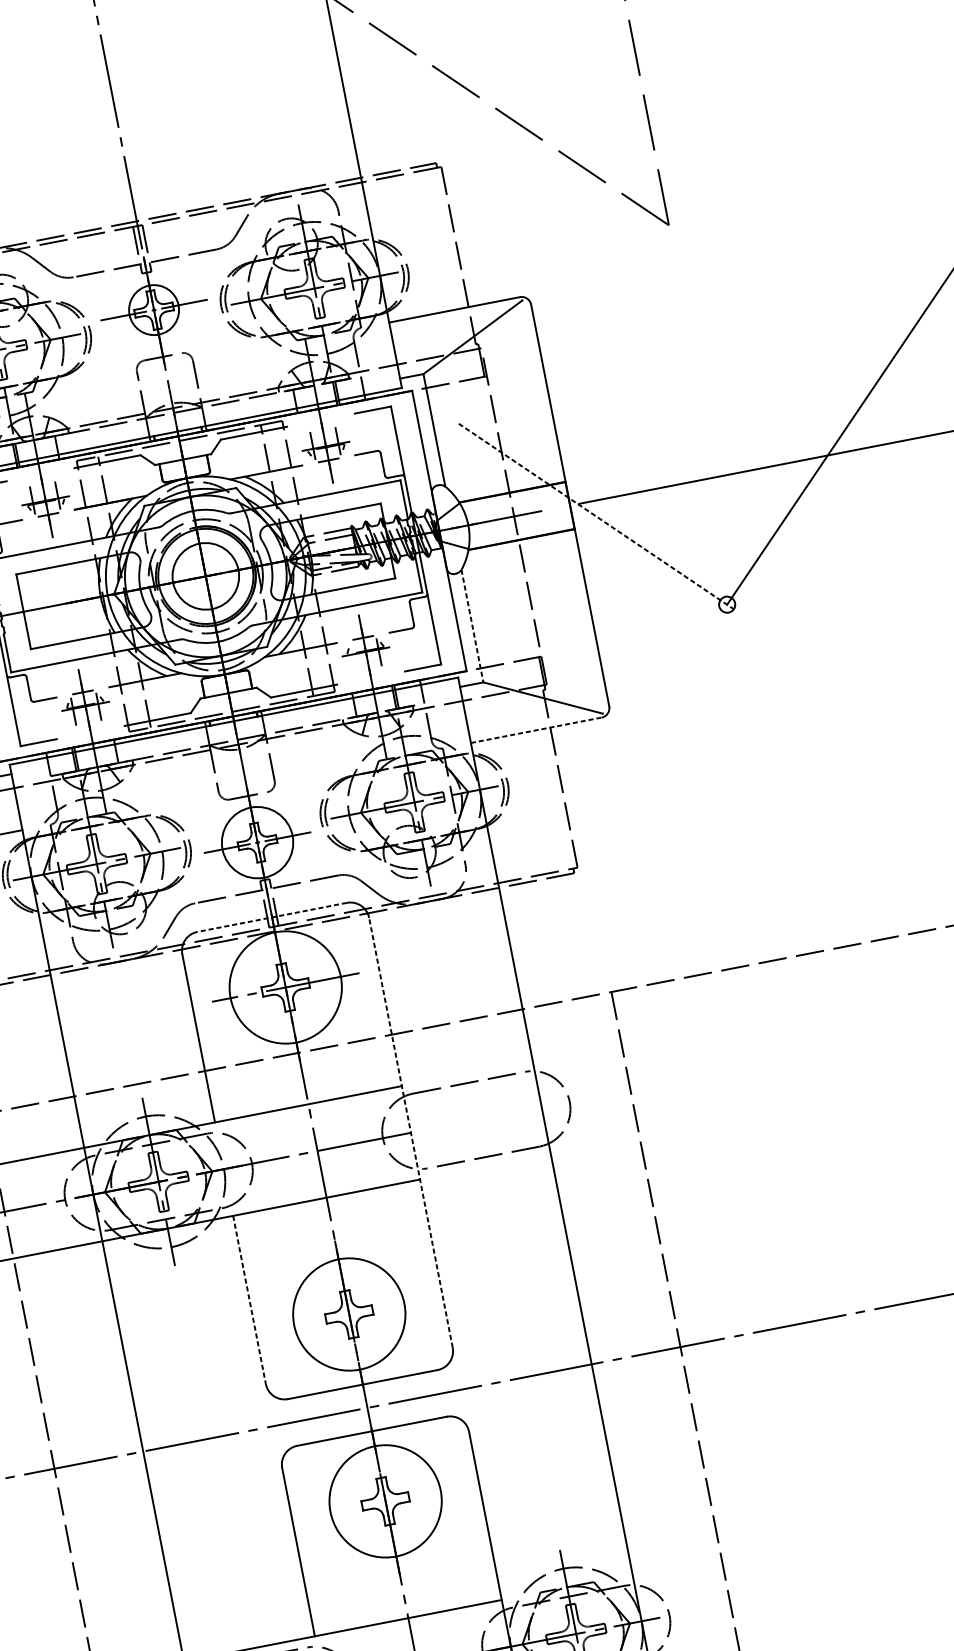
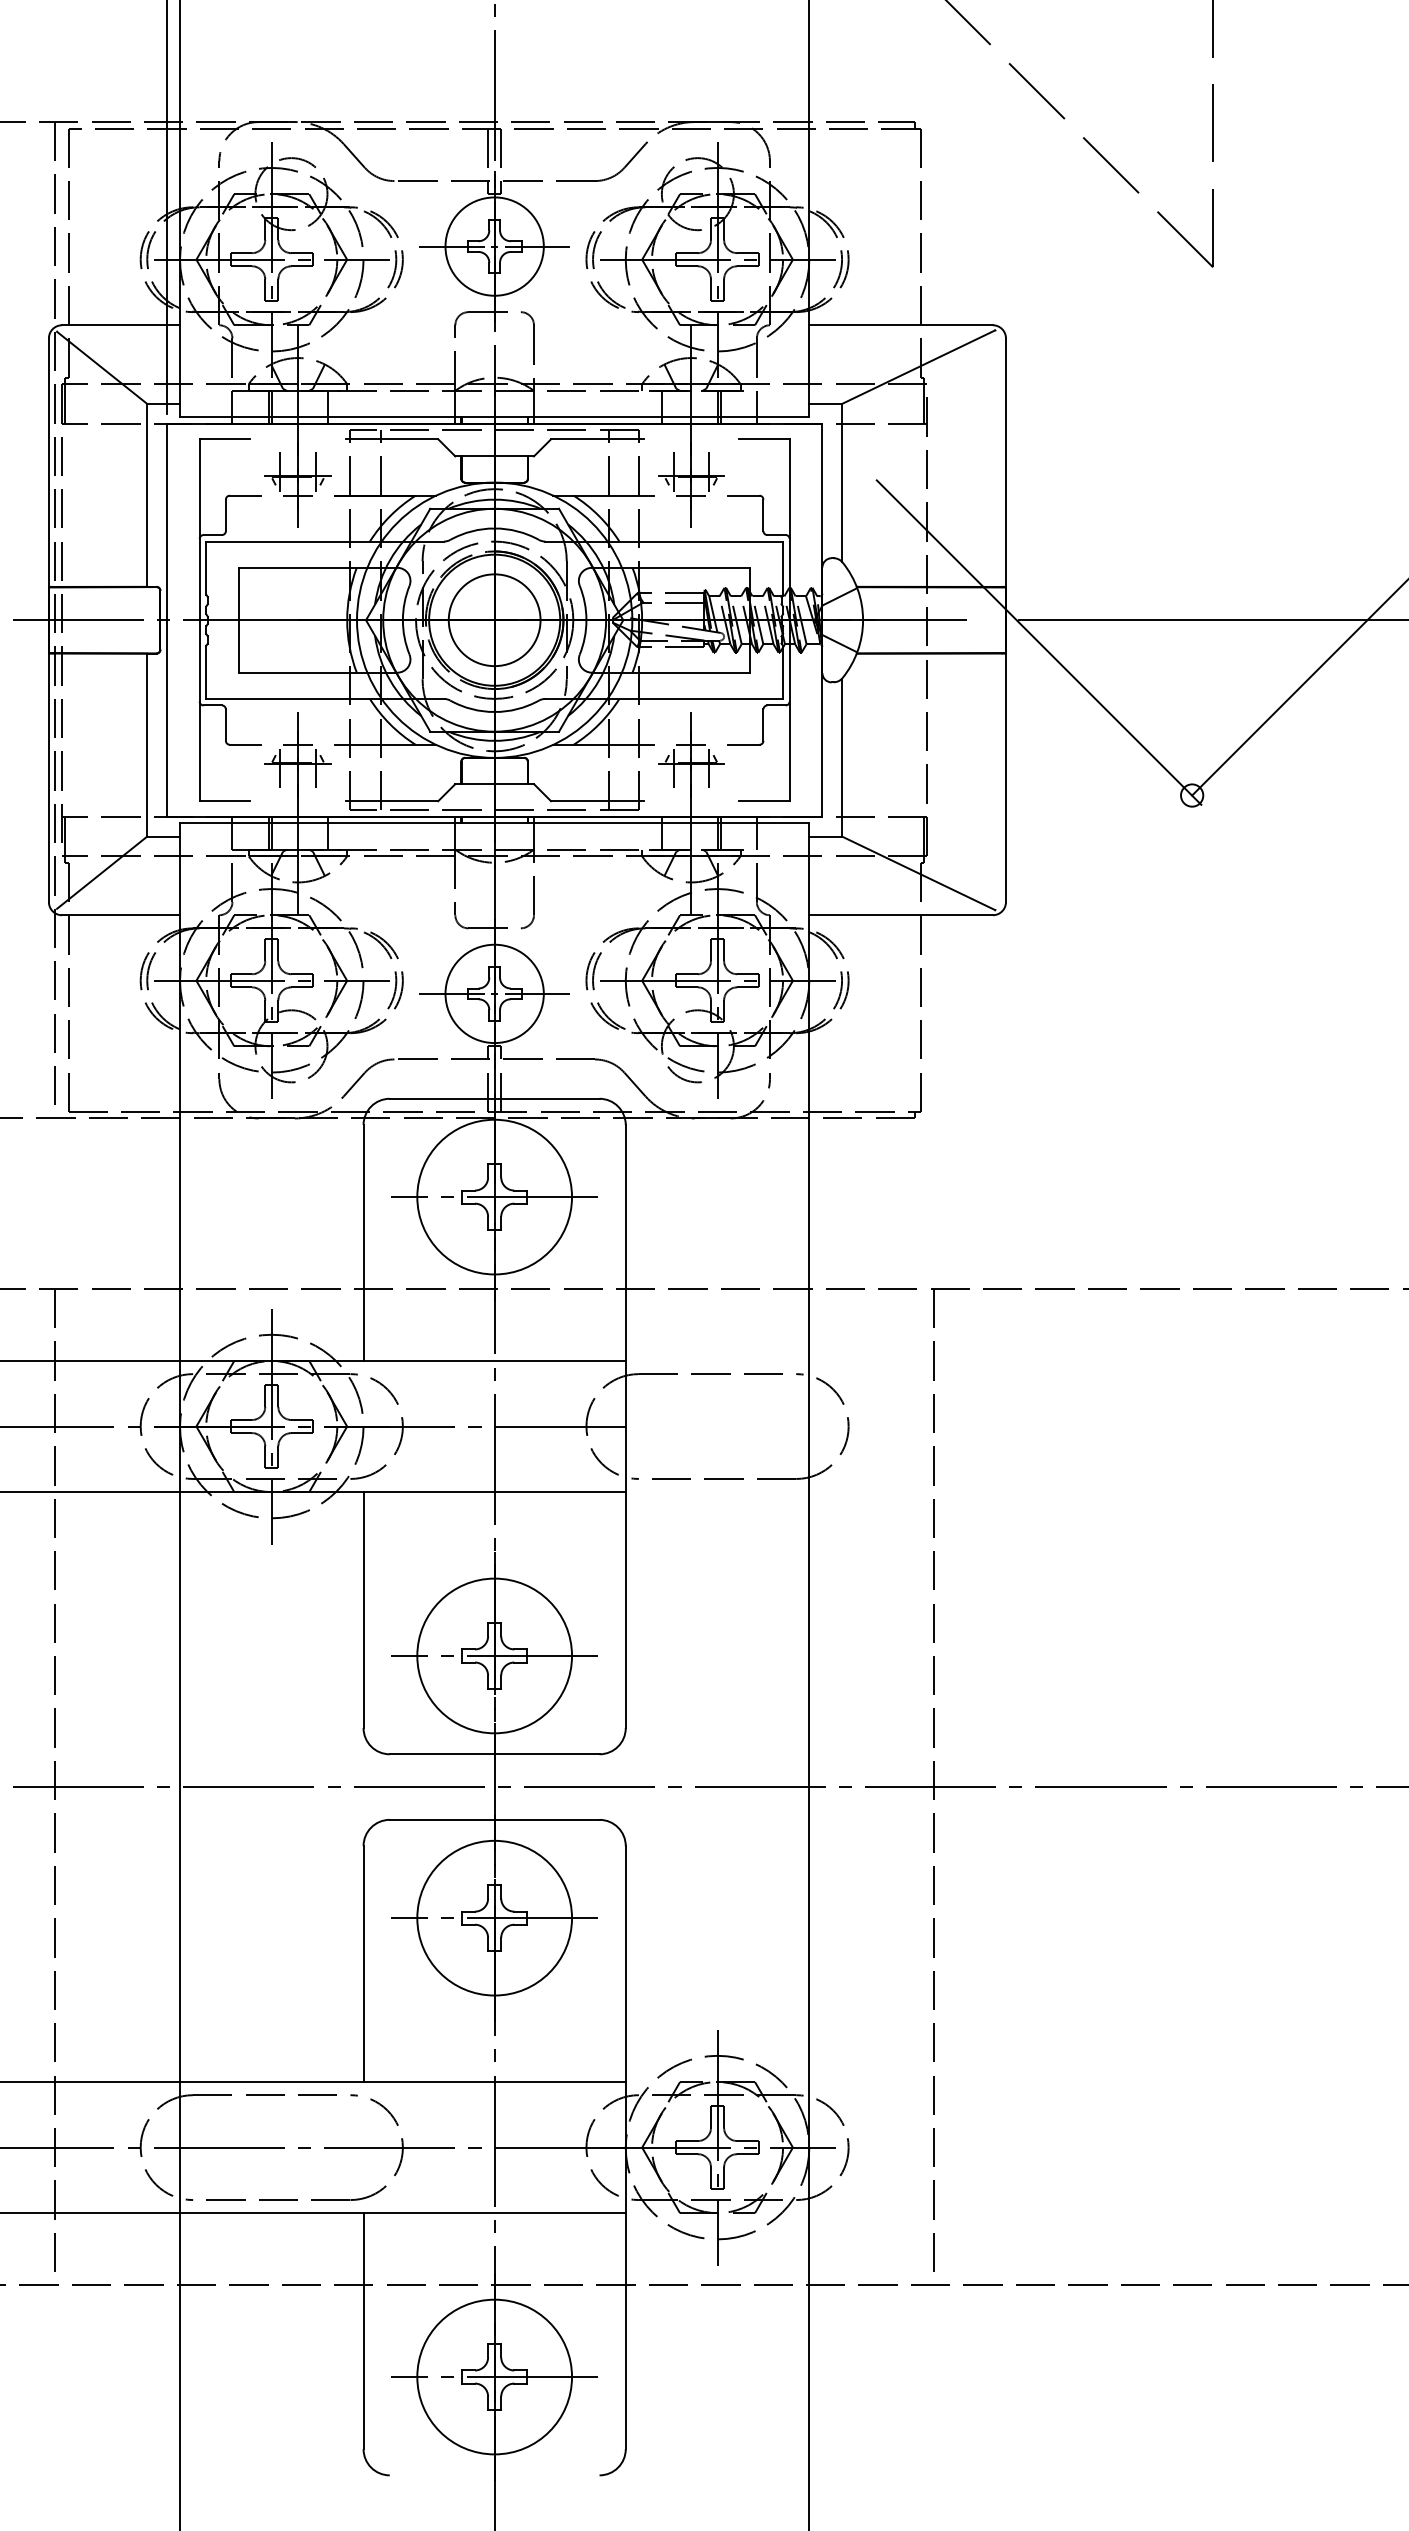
circle: (153, 310) -> (494, 246), size x1.43
line: (597, 516) -> (1039, 642), dashed -> solid
line: (472, 626) -> (842, 757), dashed -> solid
line: (353, 657) -> (673, 768), added
line: (536, 730) -> (901, 915), dashed -> solid
line: (271, 917) -> (494, 1098), dashed -> solid
line: (410, 1132) -> (625, 1426), dashed -> solid
line: (249, 1300) -> (363, 1610), dashed -> solid
line: (349, 1314) -> (494, 1655), added
line: (385, 1501) -> (494, 1918), added

